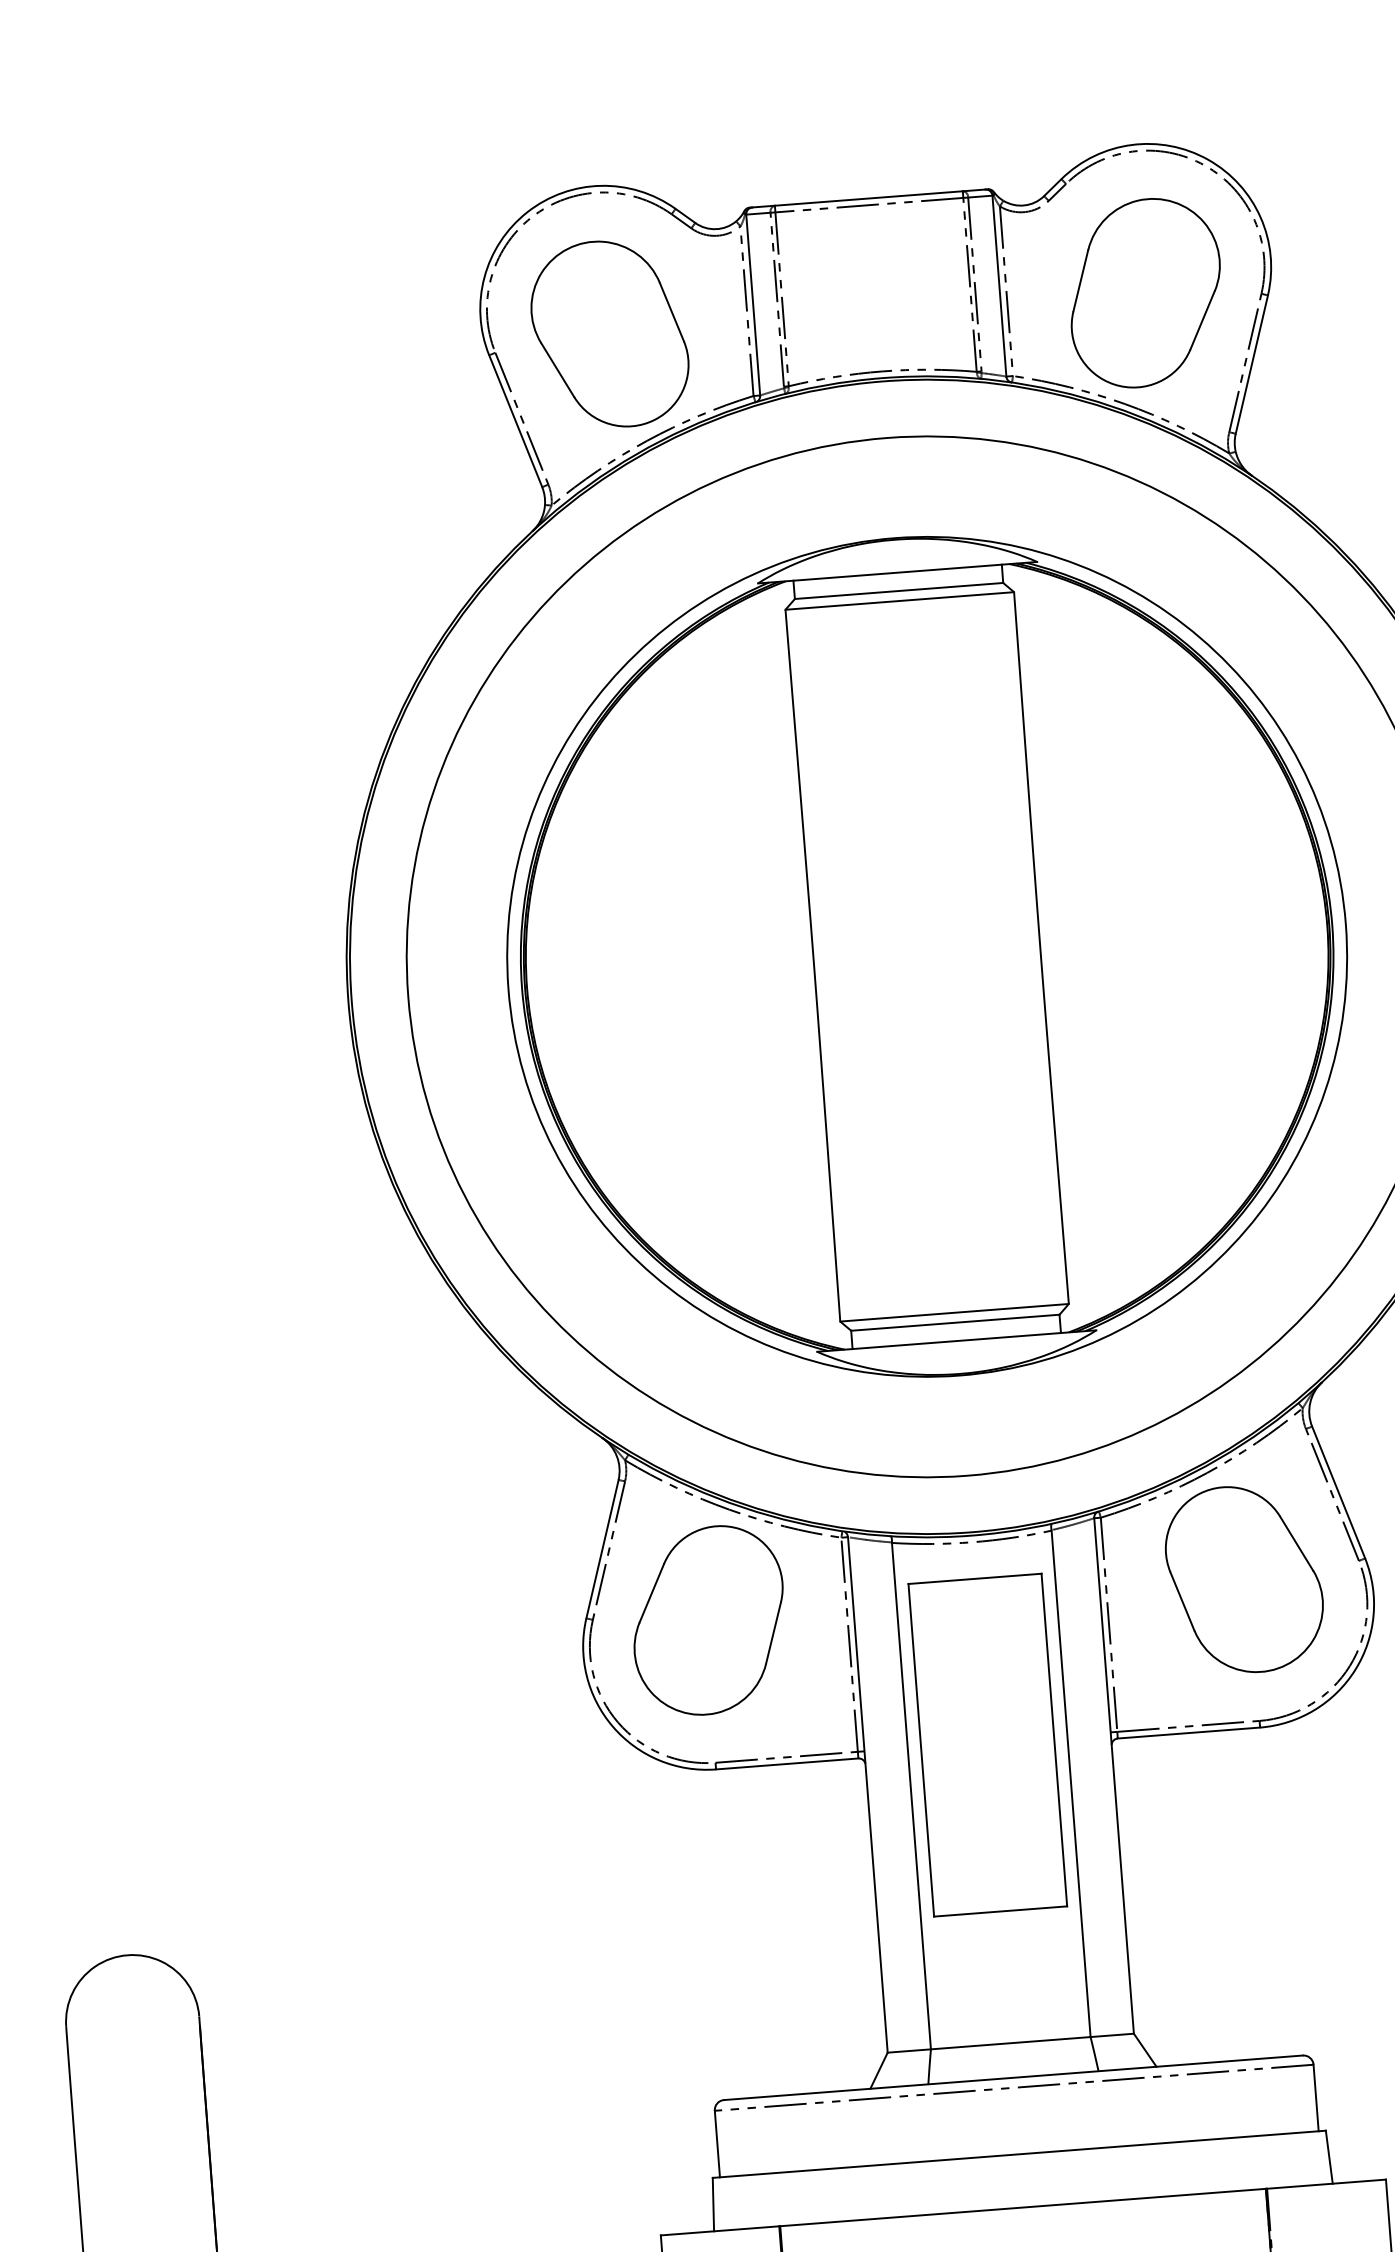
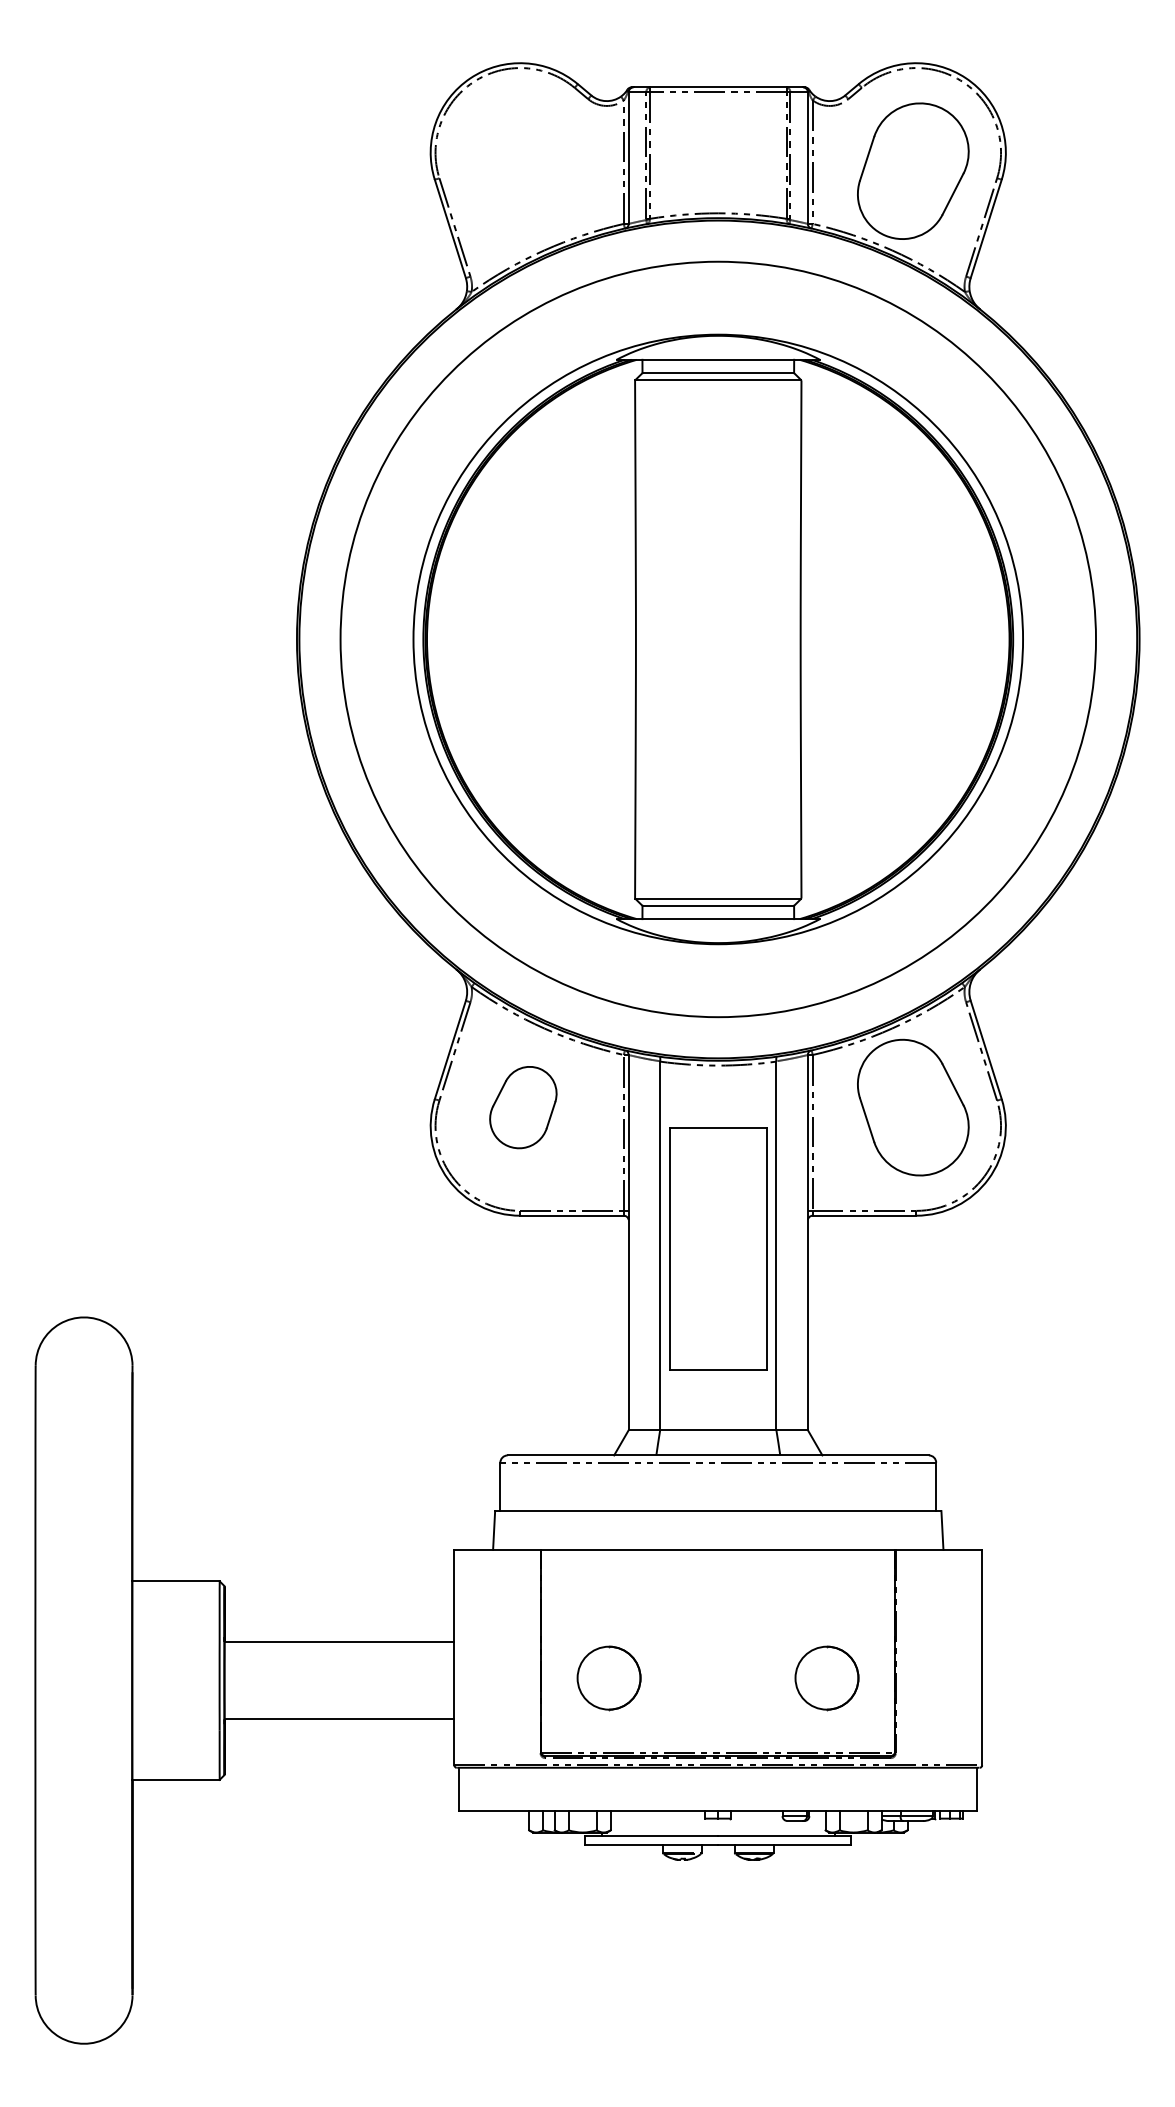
part: (610, 333) -> (523, 170), removed
part: (709, 1620) -> (523, 1107), size x0.6
part: (988, 1744) -> (718, 1248), moved

